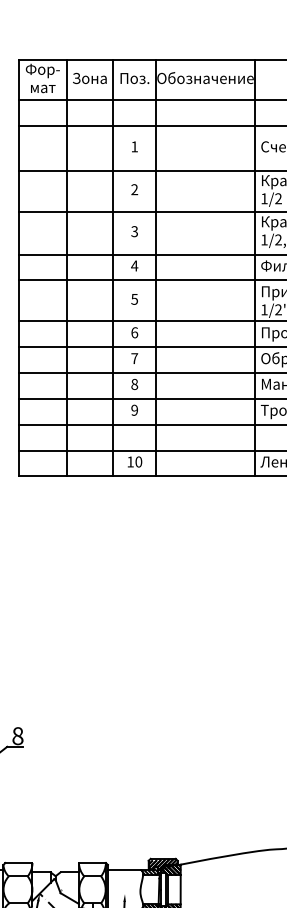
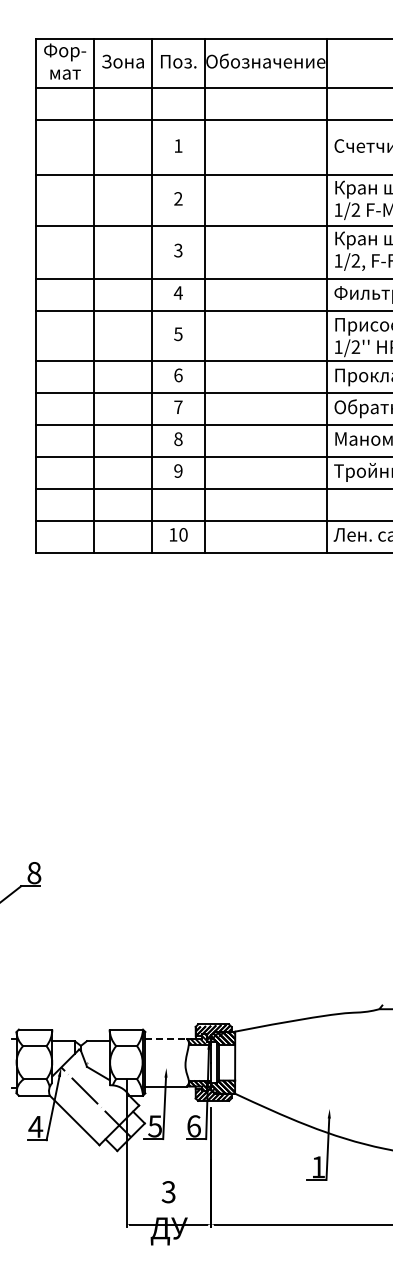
line: (125, 870) -> (166, 1038), solid -> dashed

